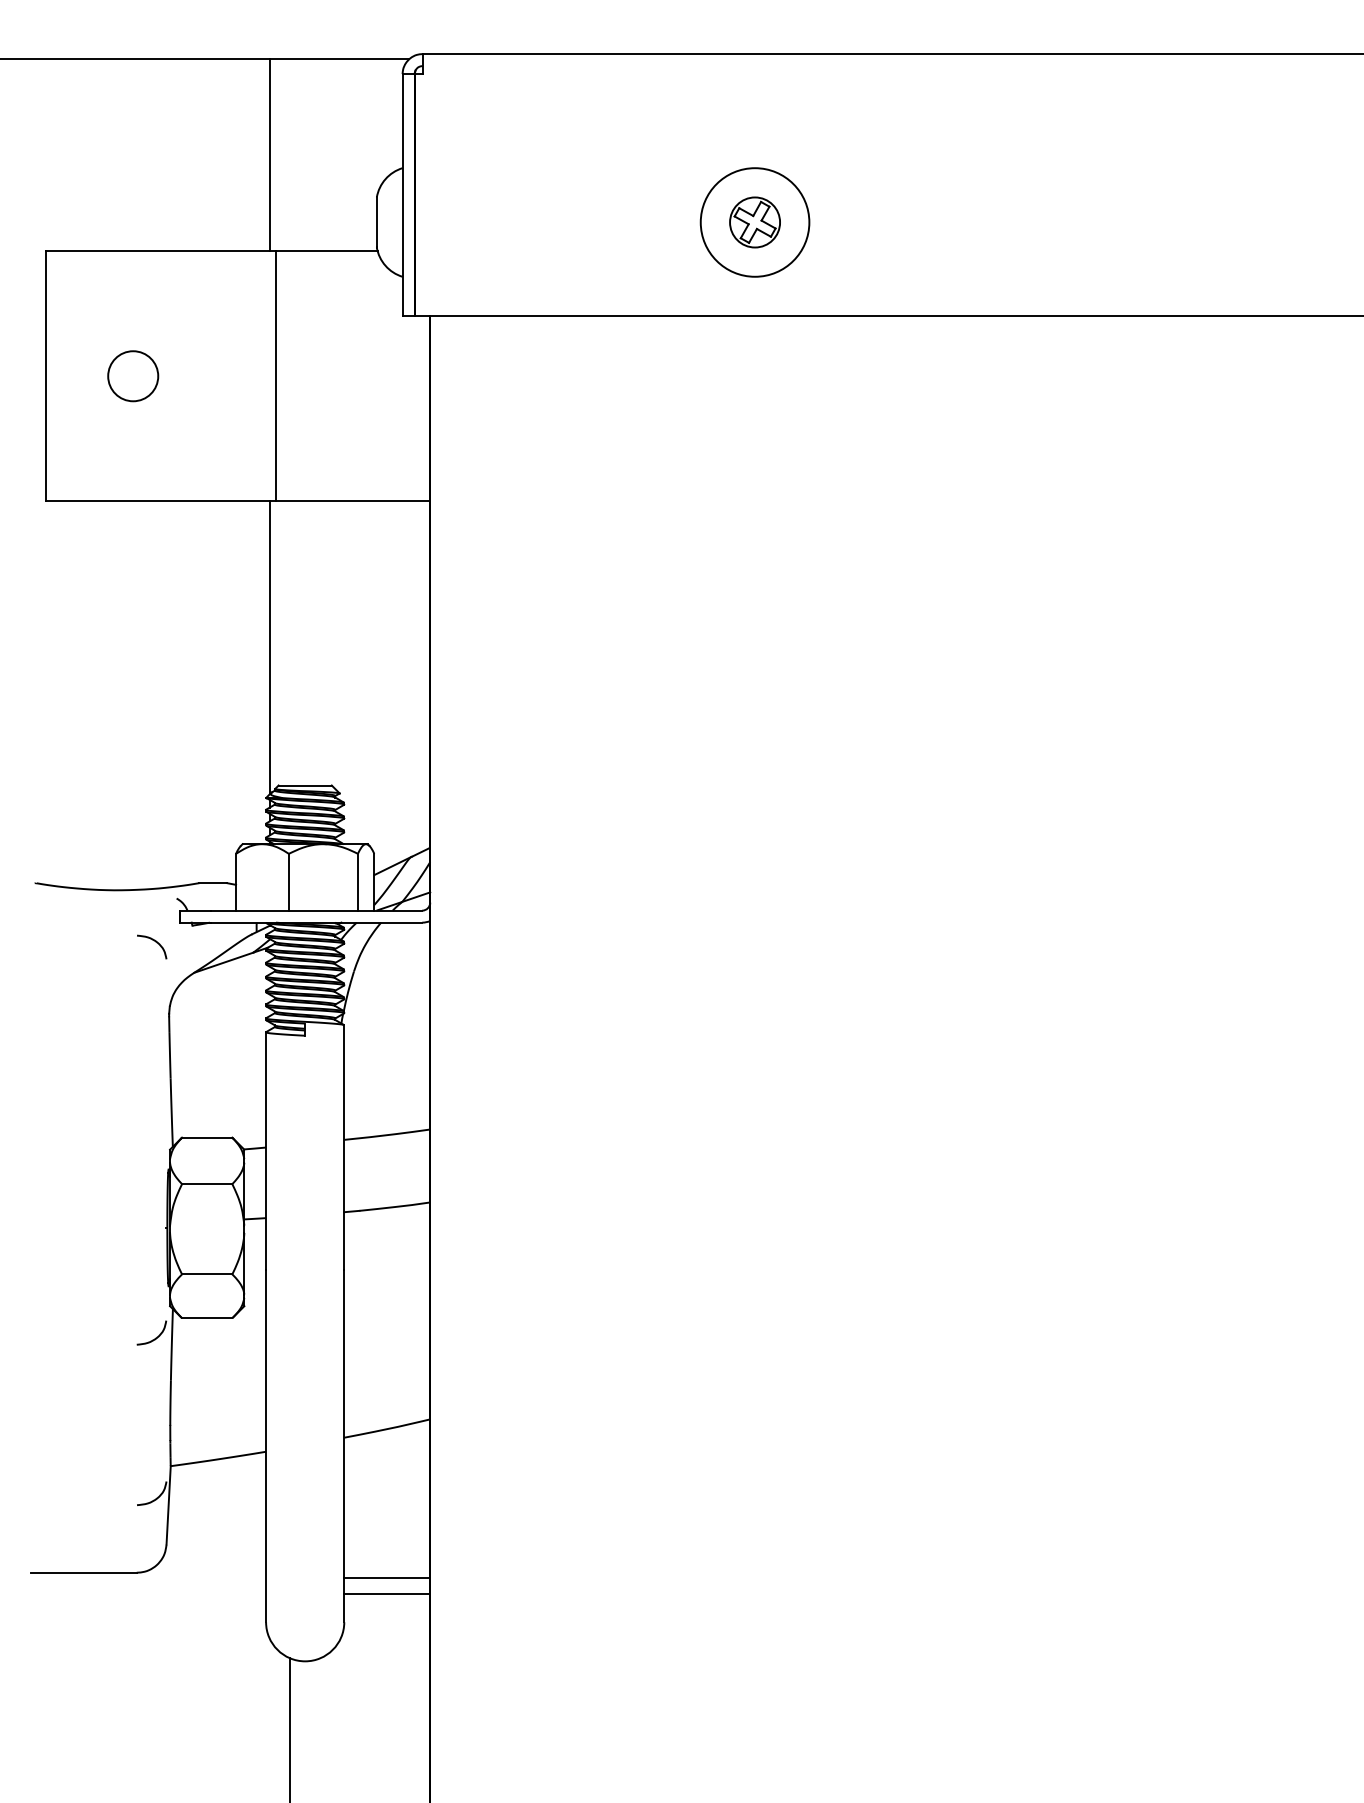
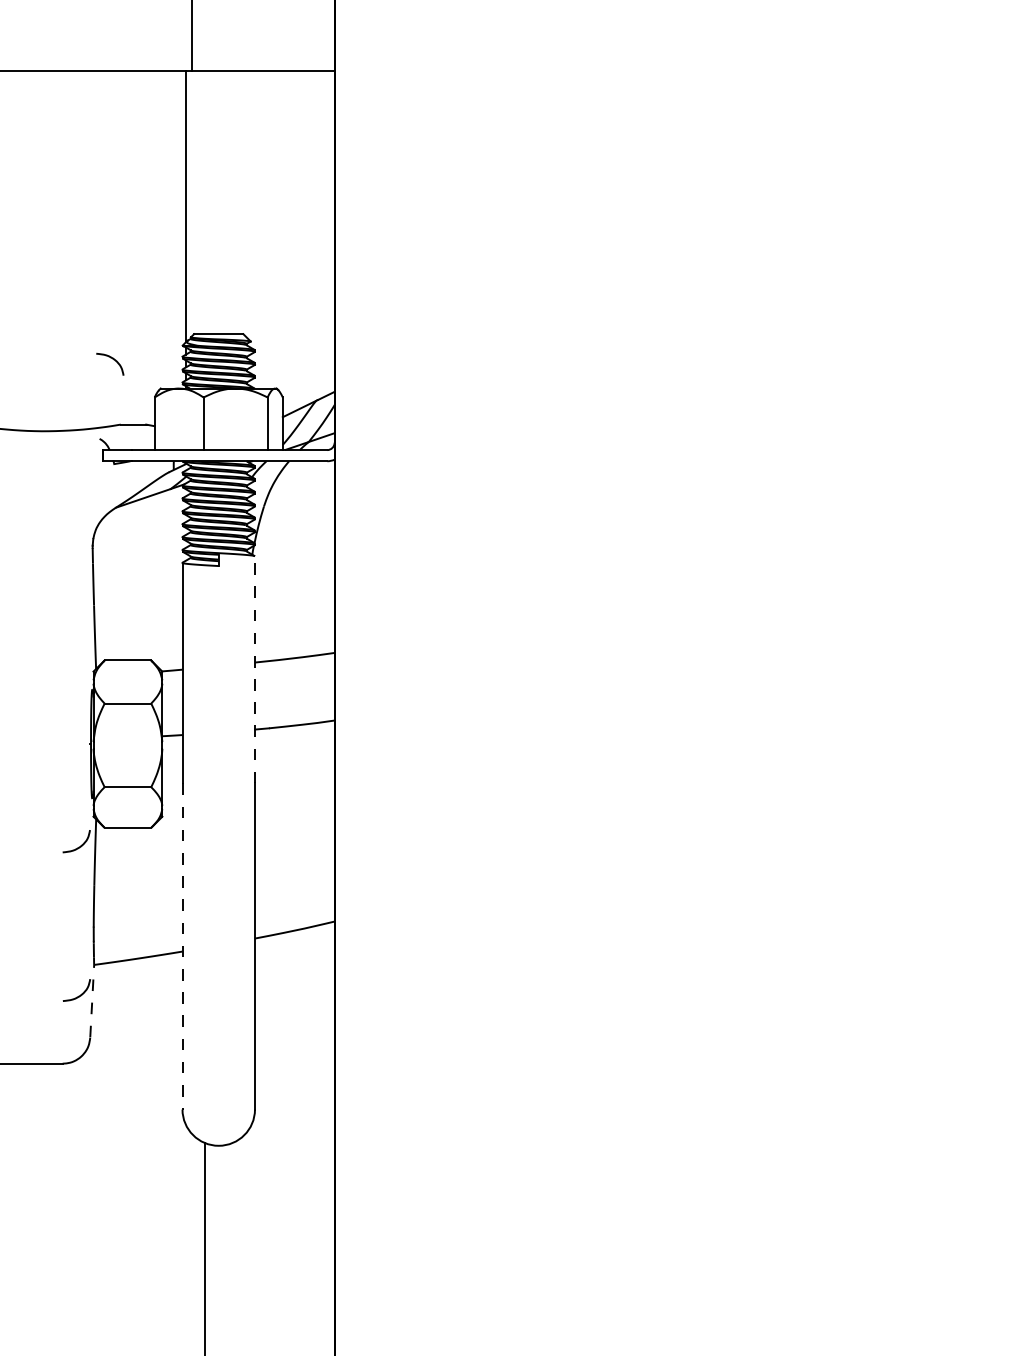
curve: (155, 942) -> (113, 360), moved
line: (344, 1147) -> (255, 669), solid -> dashed
line: (266, 1446) -> (182, 946), solid -> dashed
line: (168, 1504) -> (92, 1000), solid -> dashed
line: (387, 1578) -> (295, 1069), removed
line: (387, 1593) -> (295, 1082), removed

